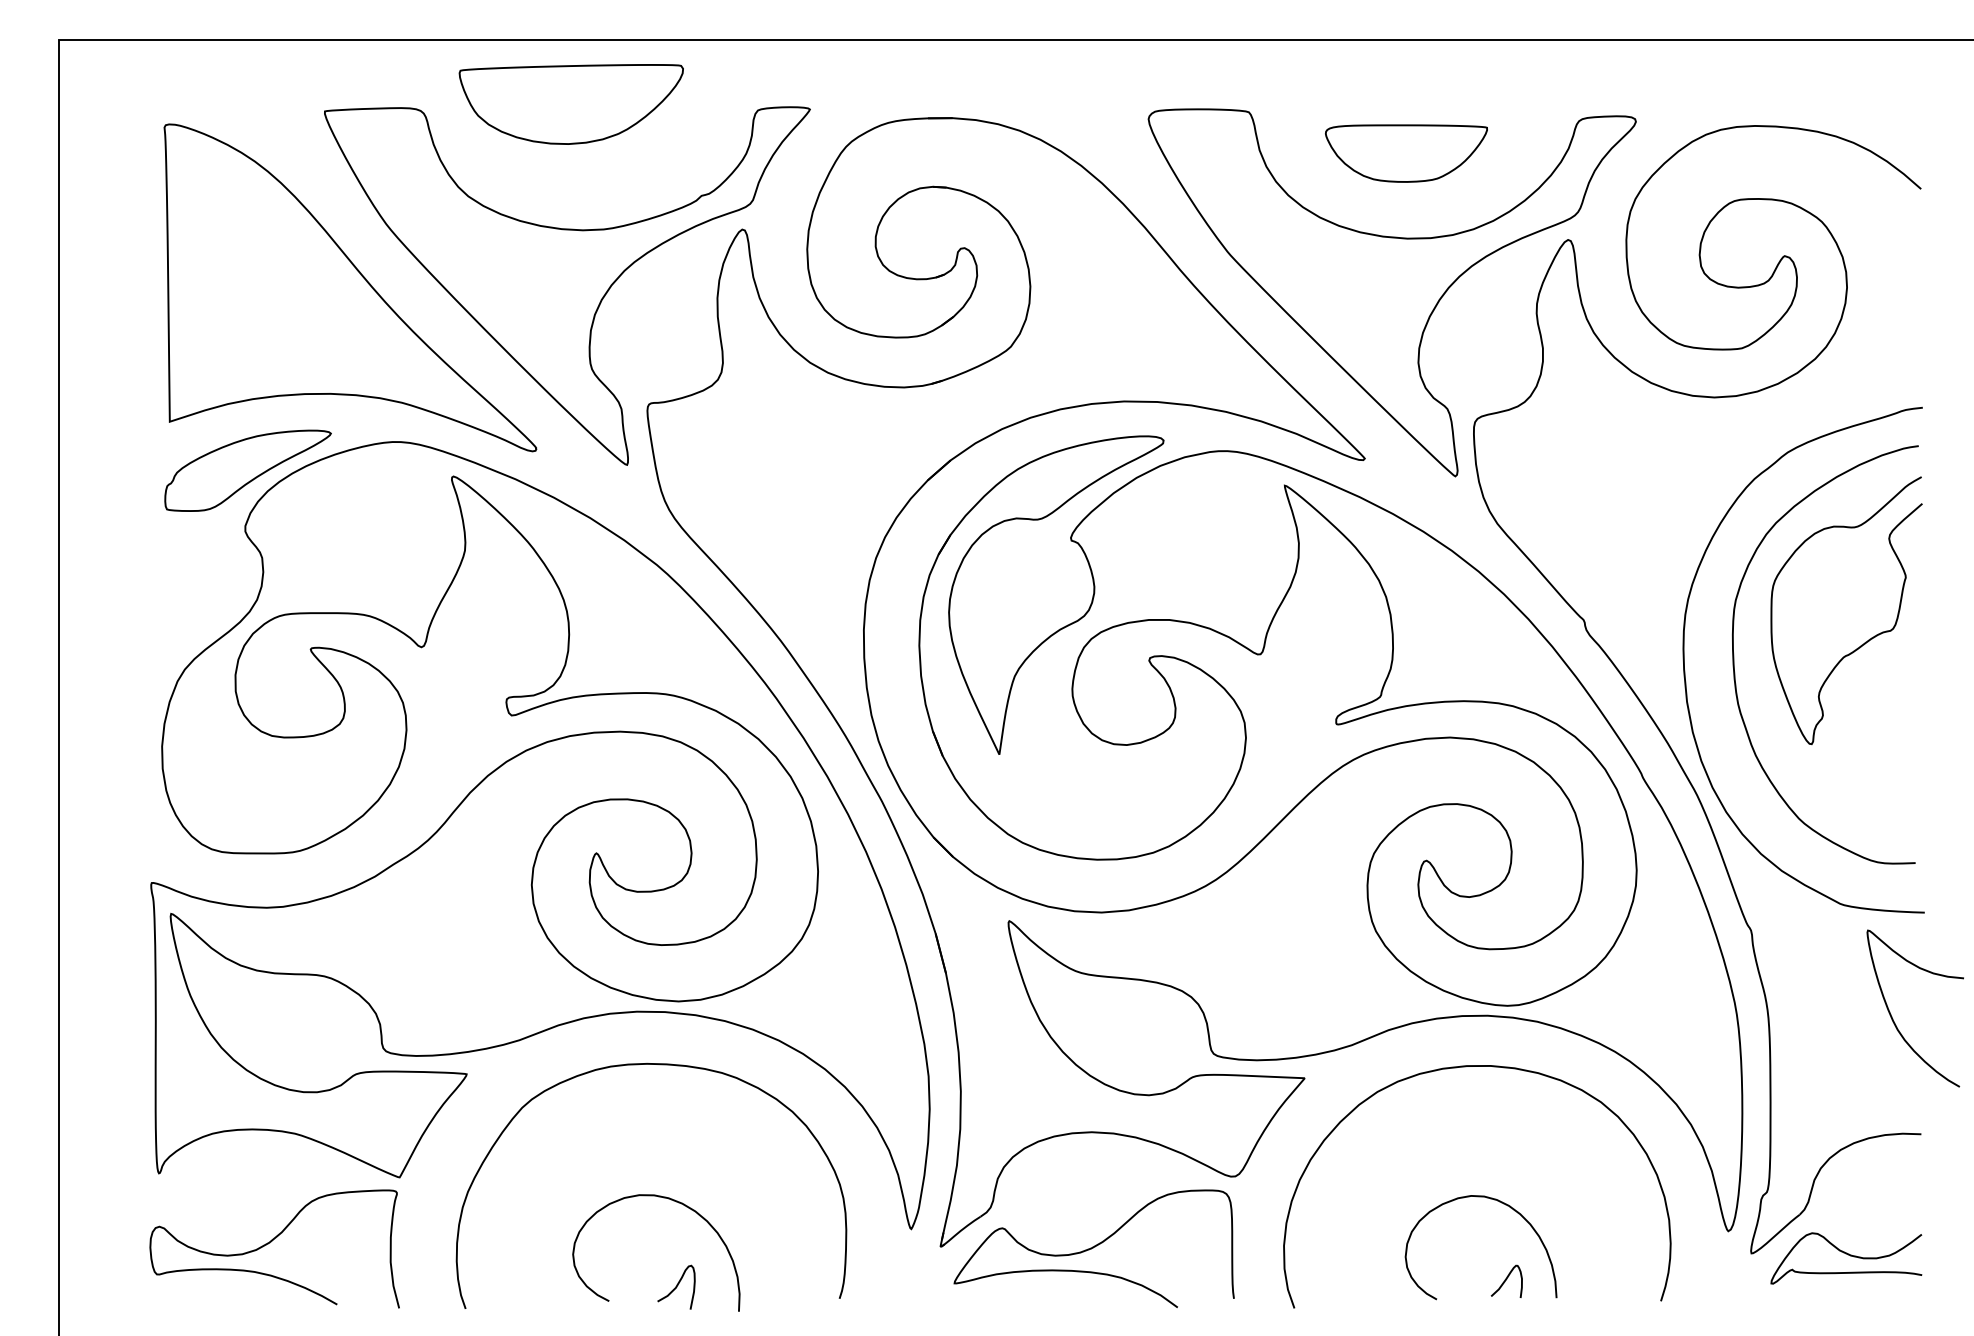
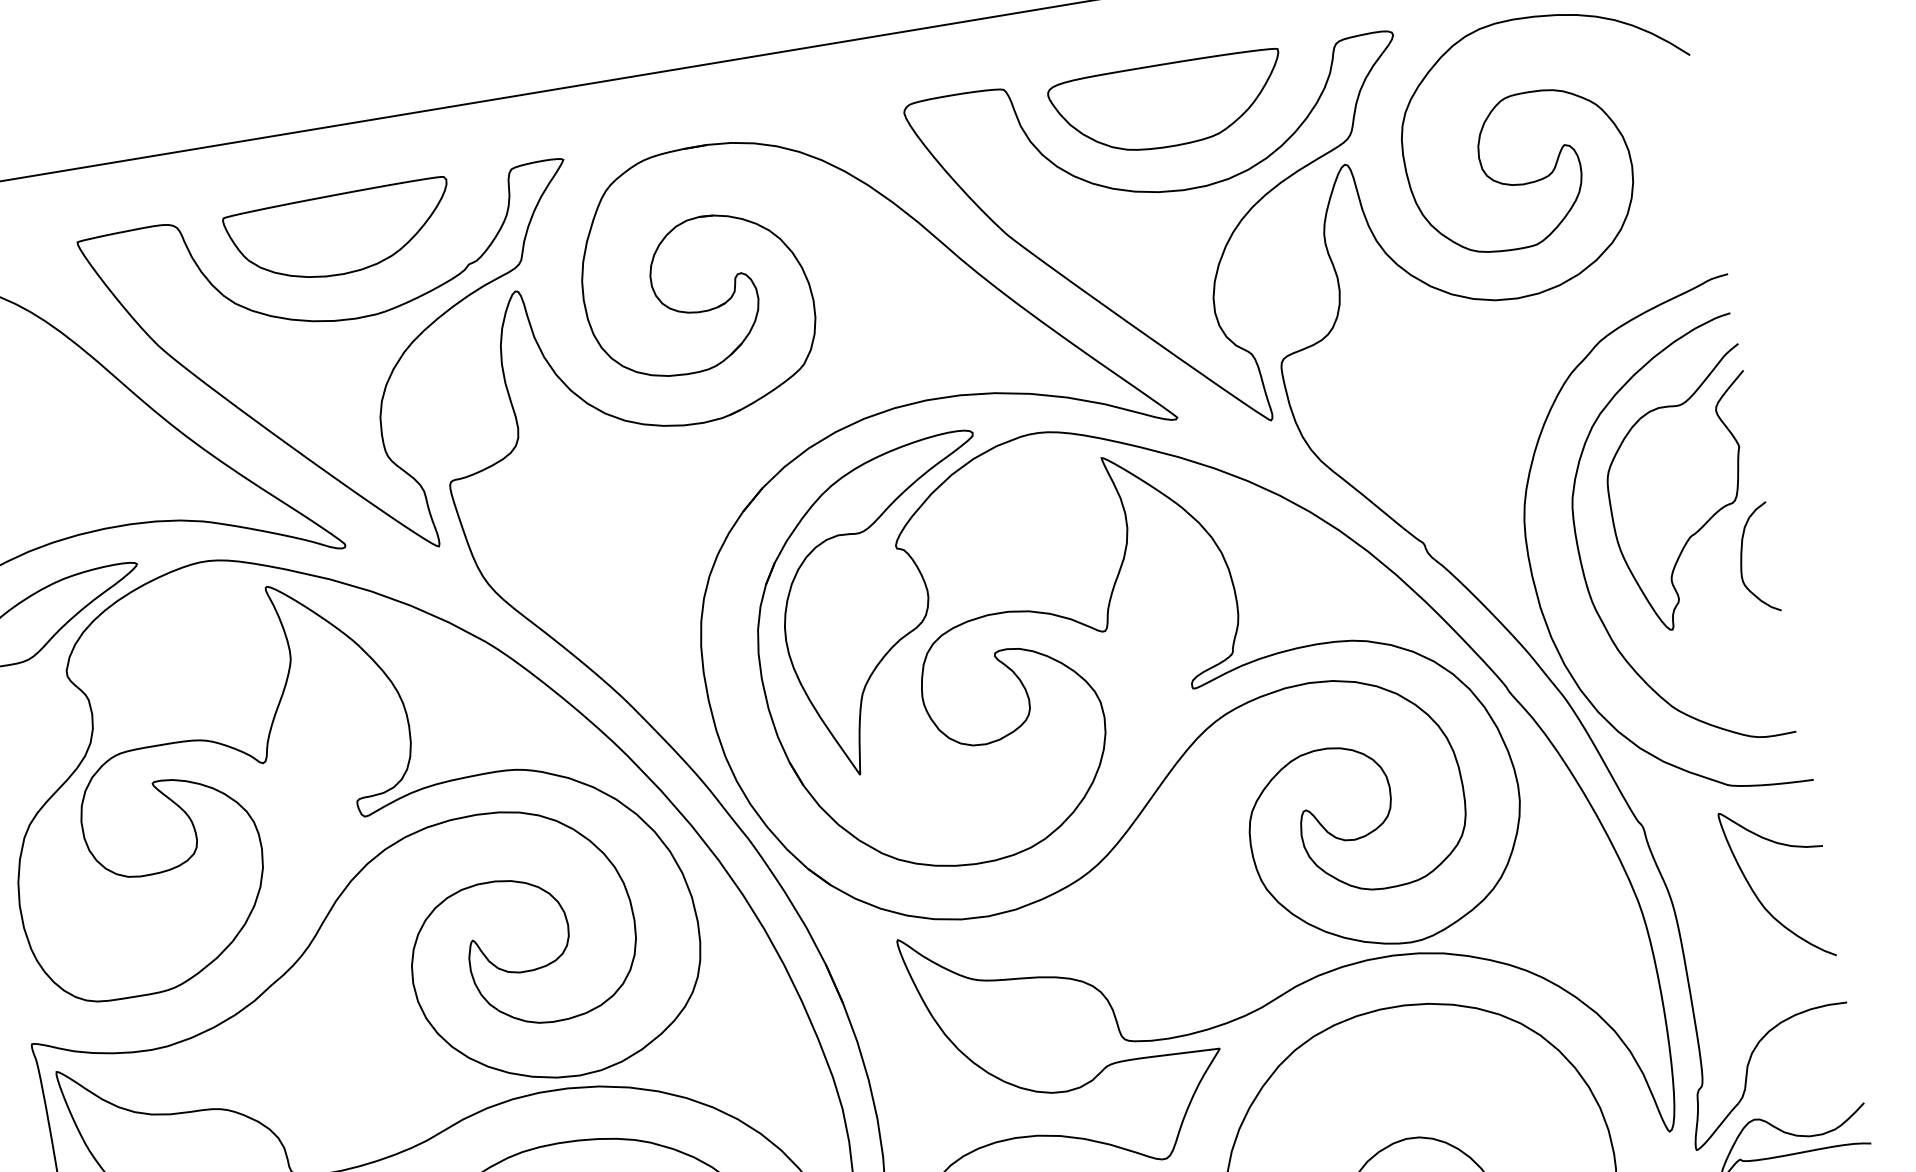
part: (570, 104) -> (339, 234), moved
part: (1406, 153) -> (1168, 104), size x1.43
curve: (1891, 684) -> (1742, 556), added
curve: (1893, 1018) -> (1758, 897), moved

